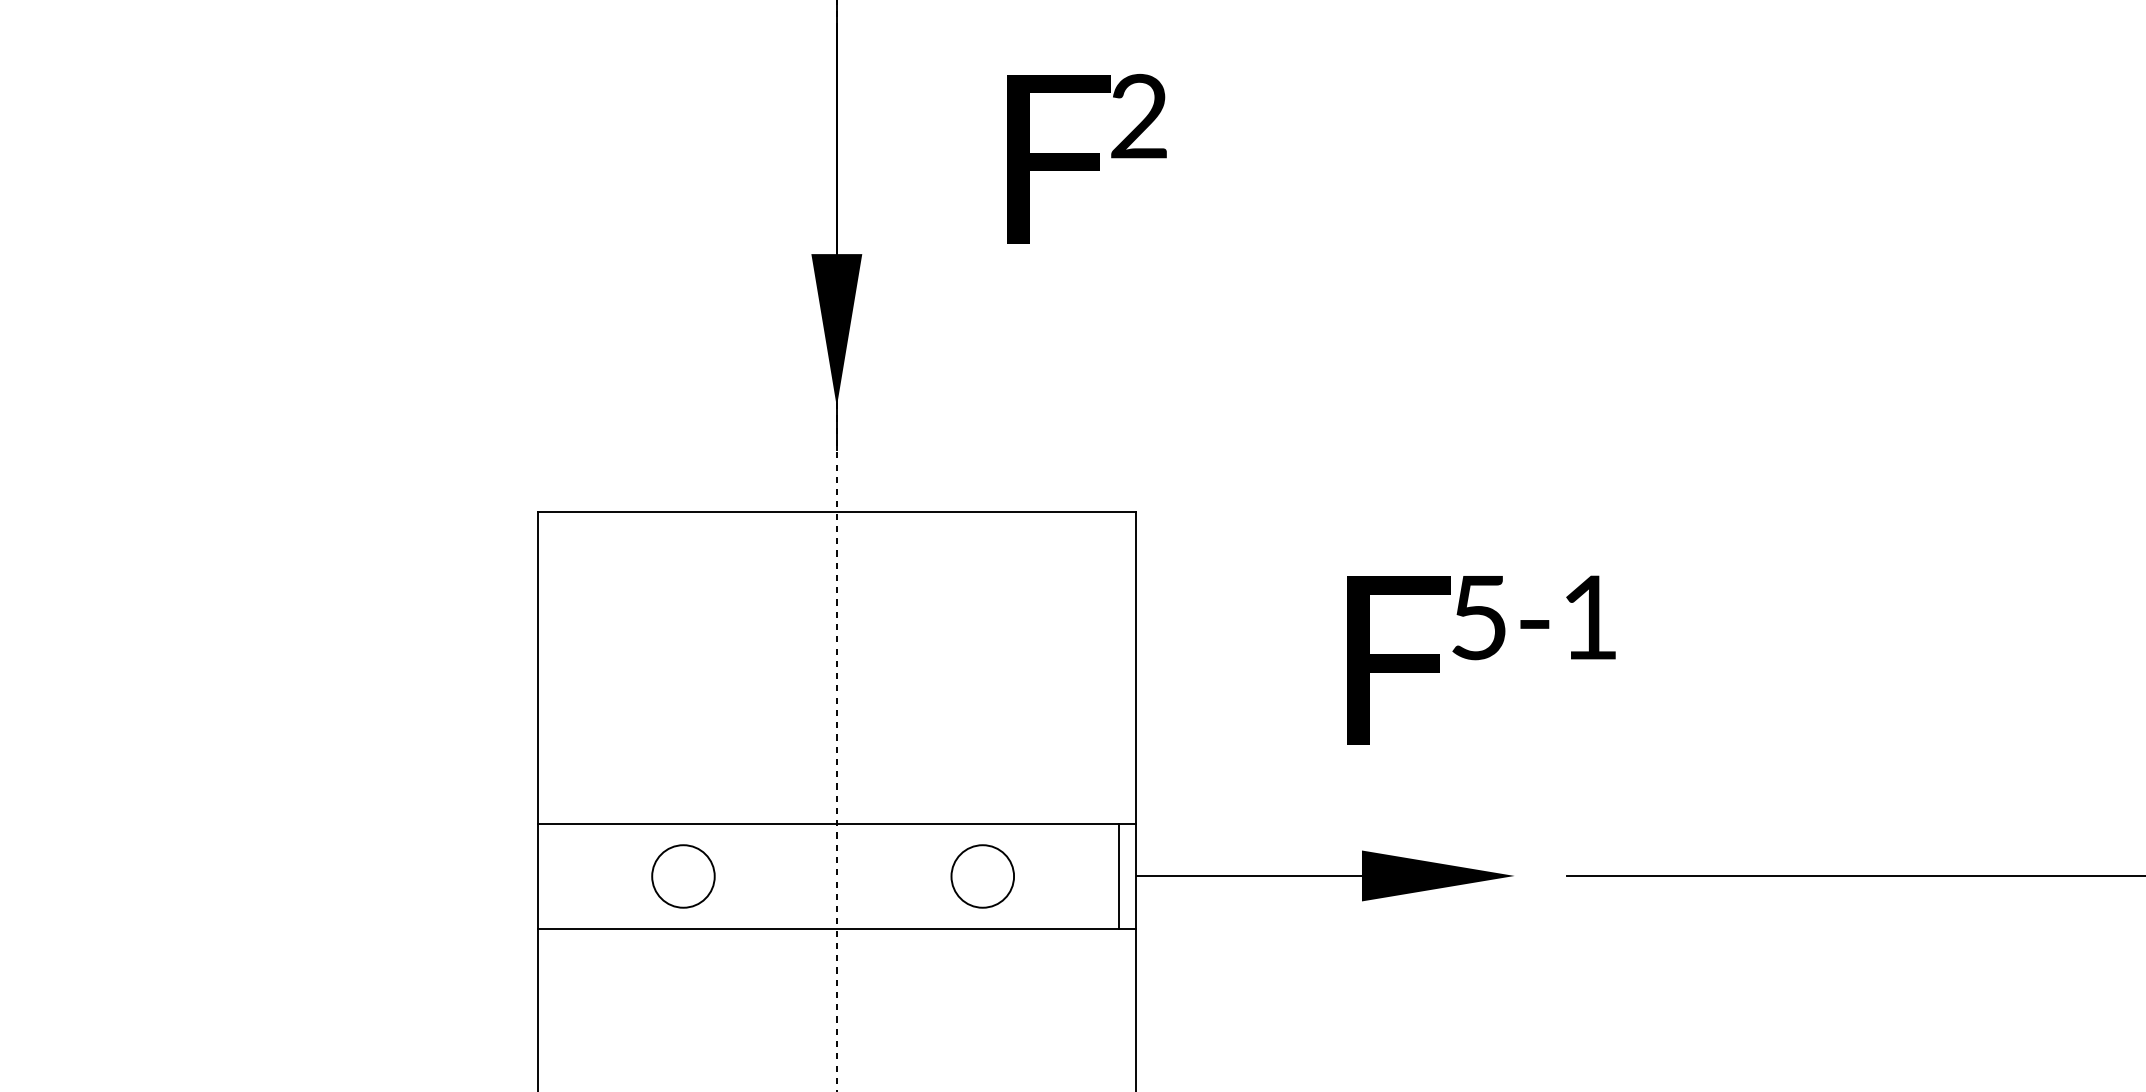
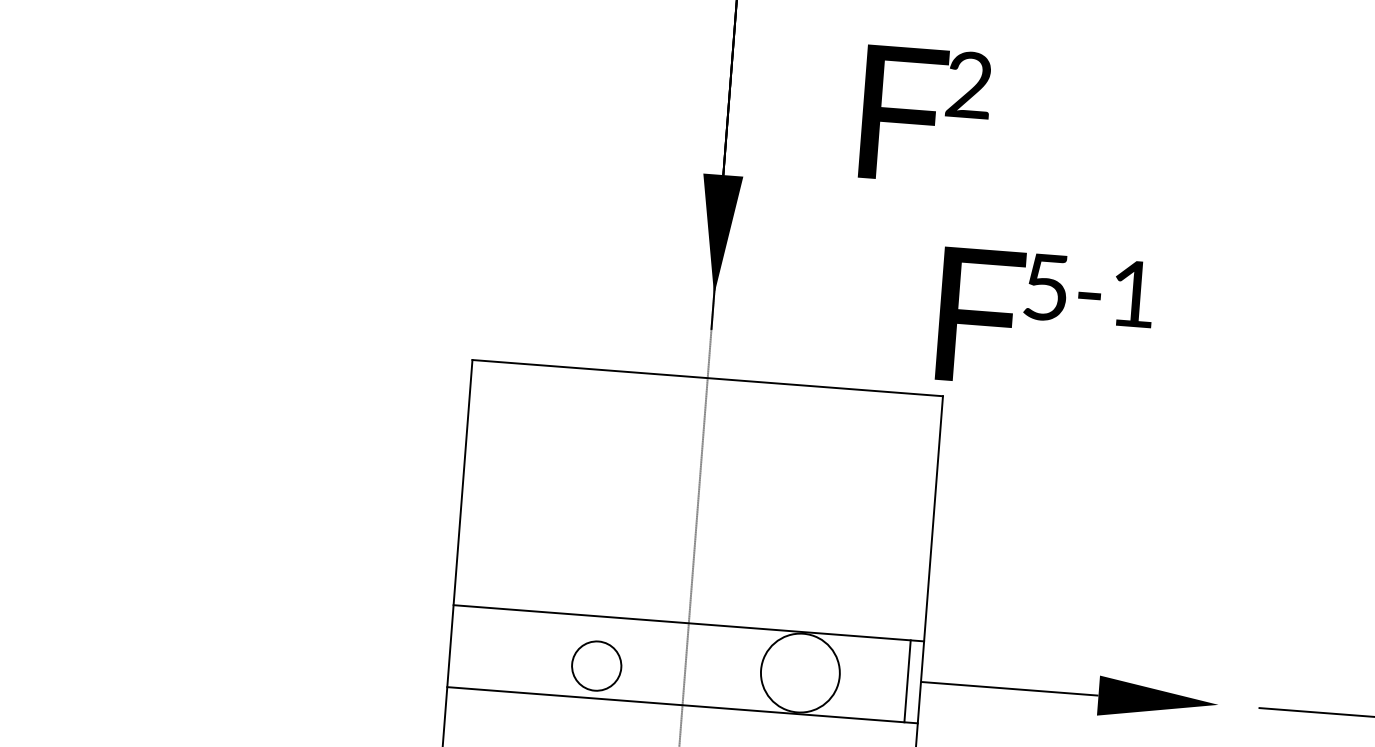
text: (1481, 659) -> (1045, 320), moved
circle: (683, 876) -> (596, 666), moved
circle: (982, 876) -> (800, 673), size x1.6

